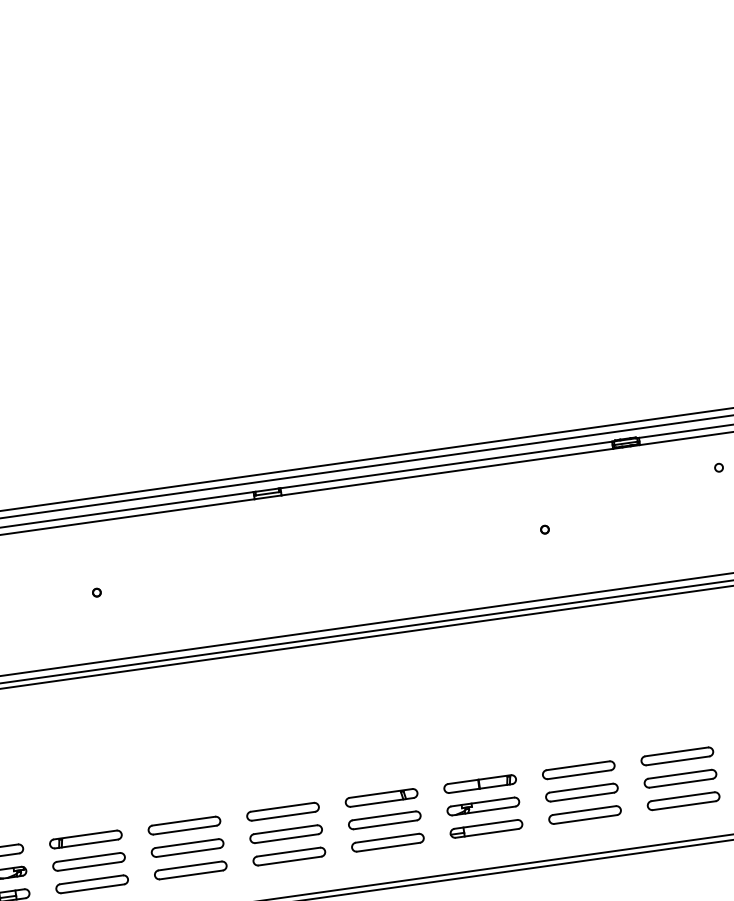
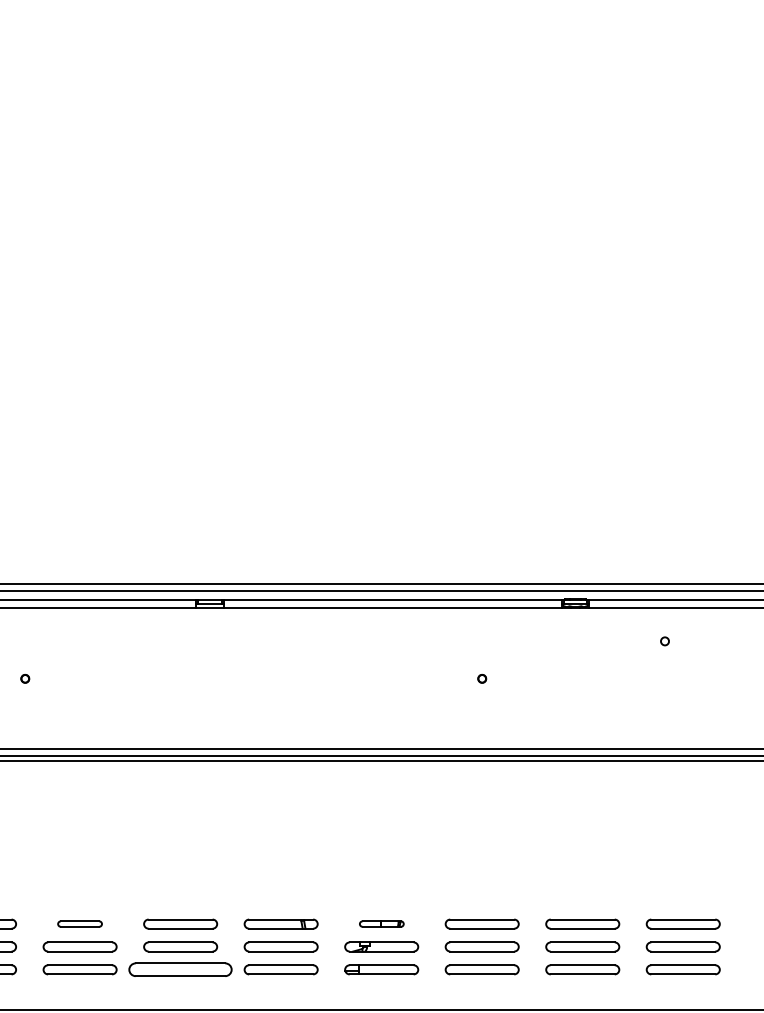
part: (479, 783) -> (381, 923), size x0.6
part: (183, 825) -> (79, 923), size x0.6
part: (289, 856) -> (180, 969), size x1.4

